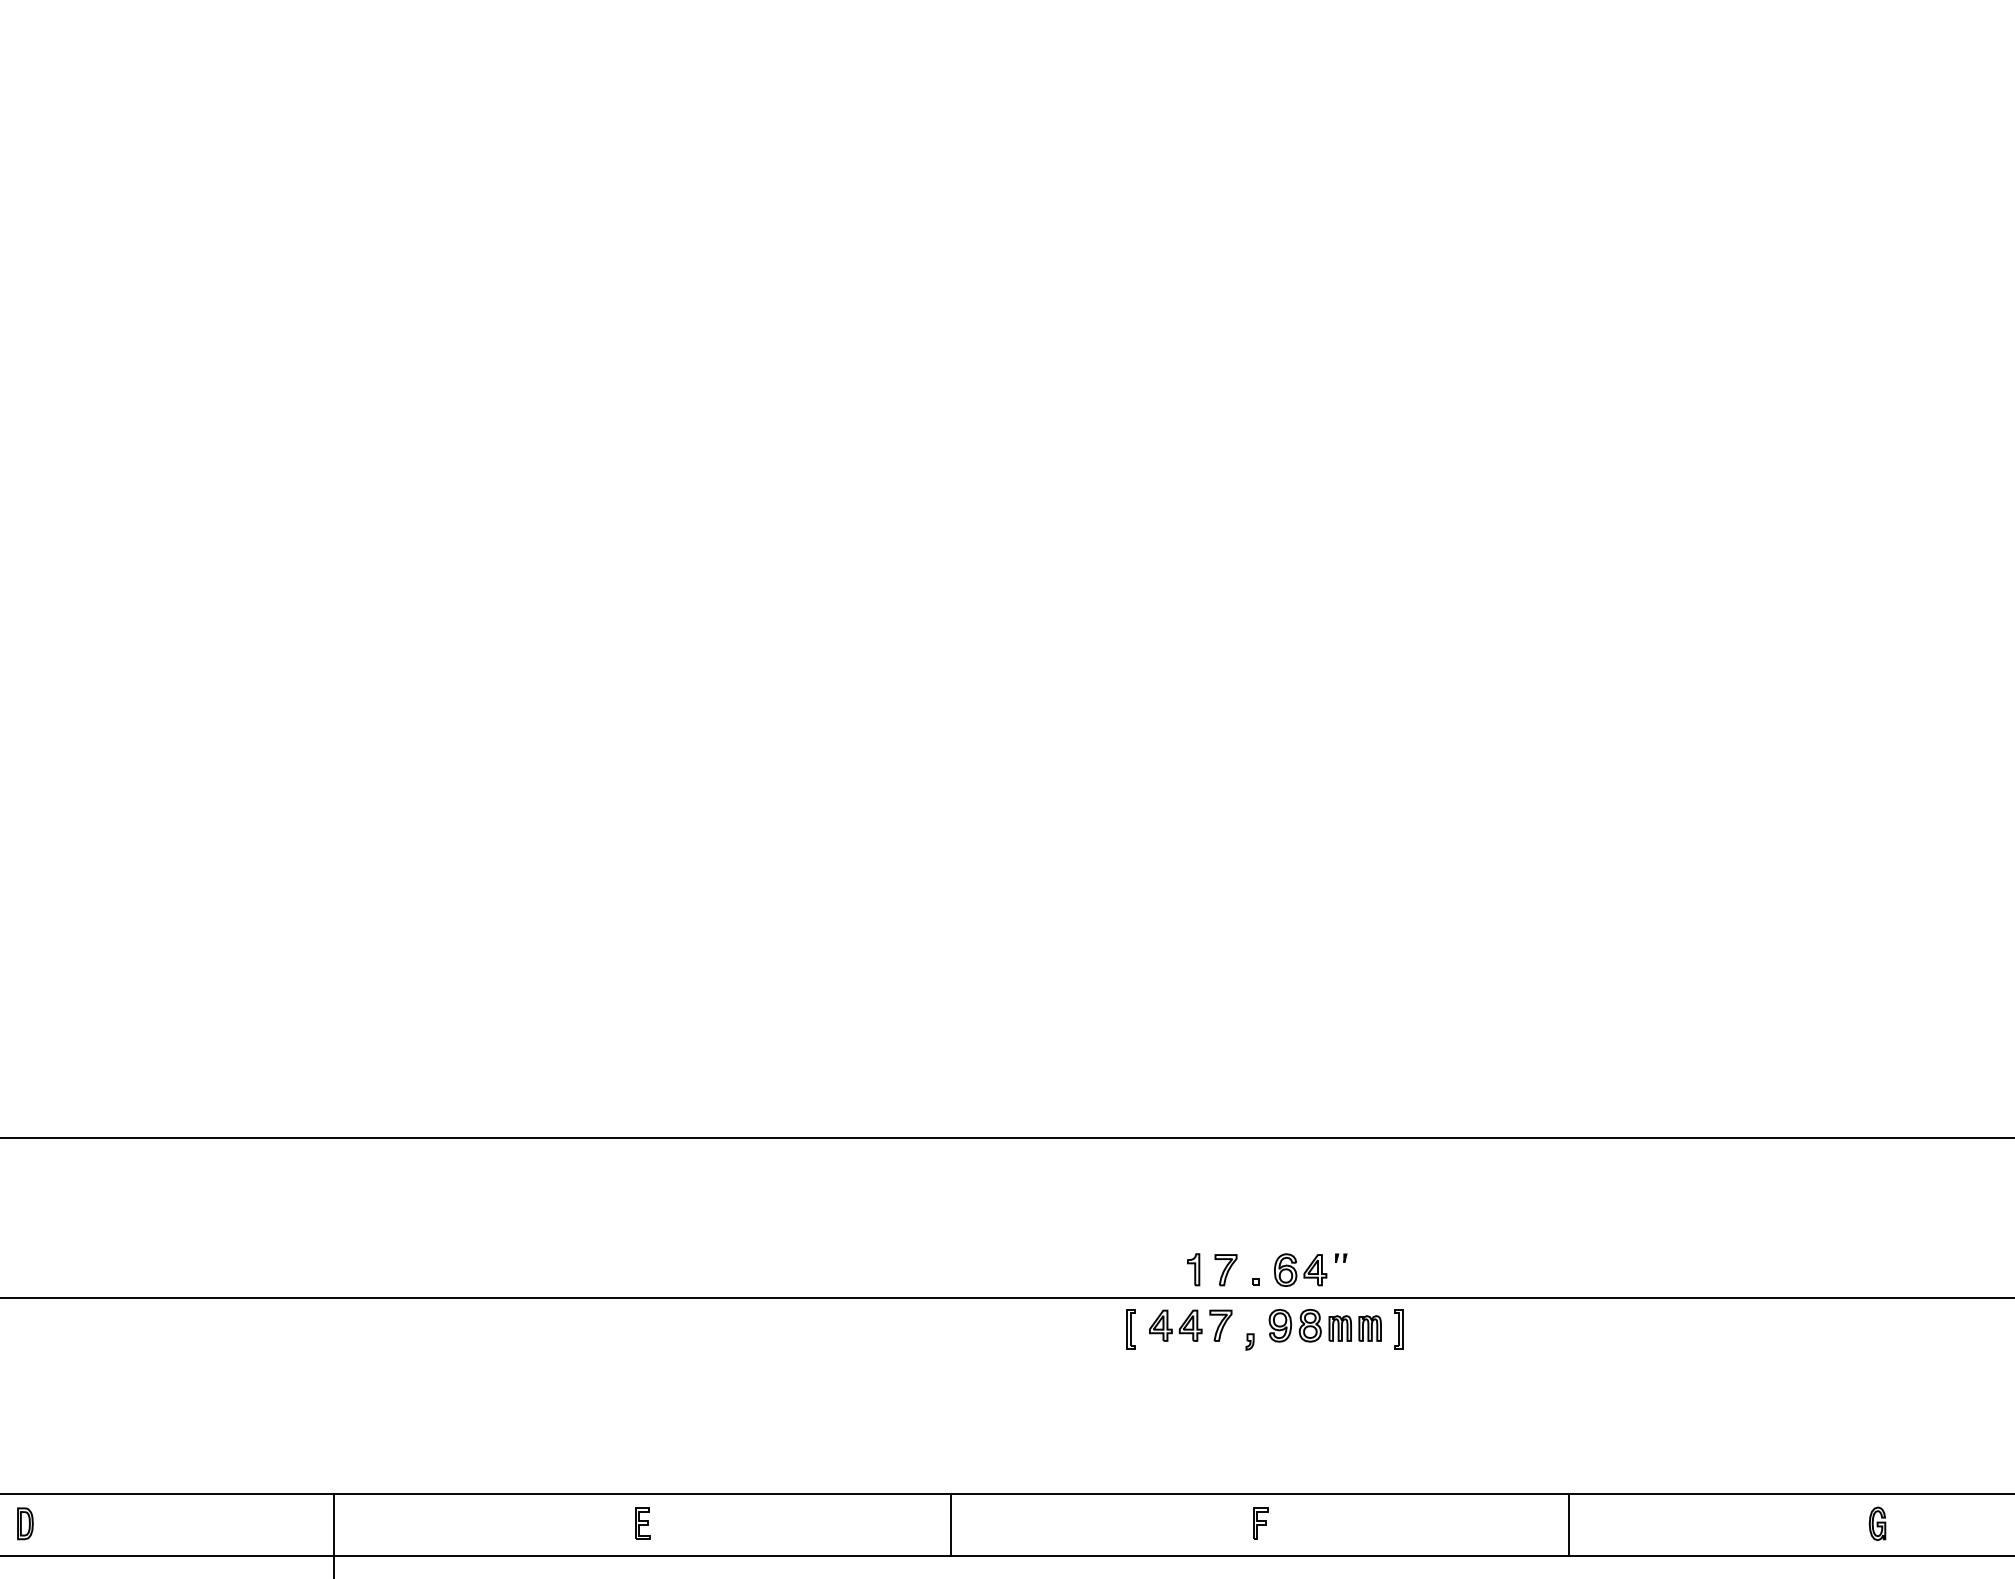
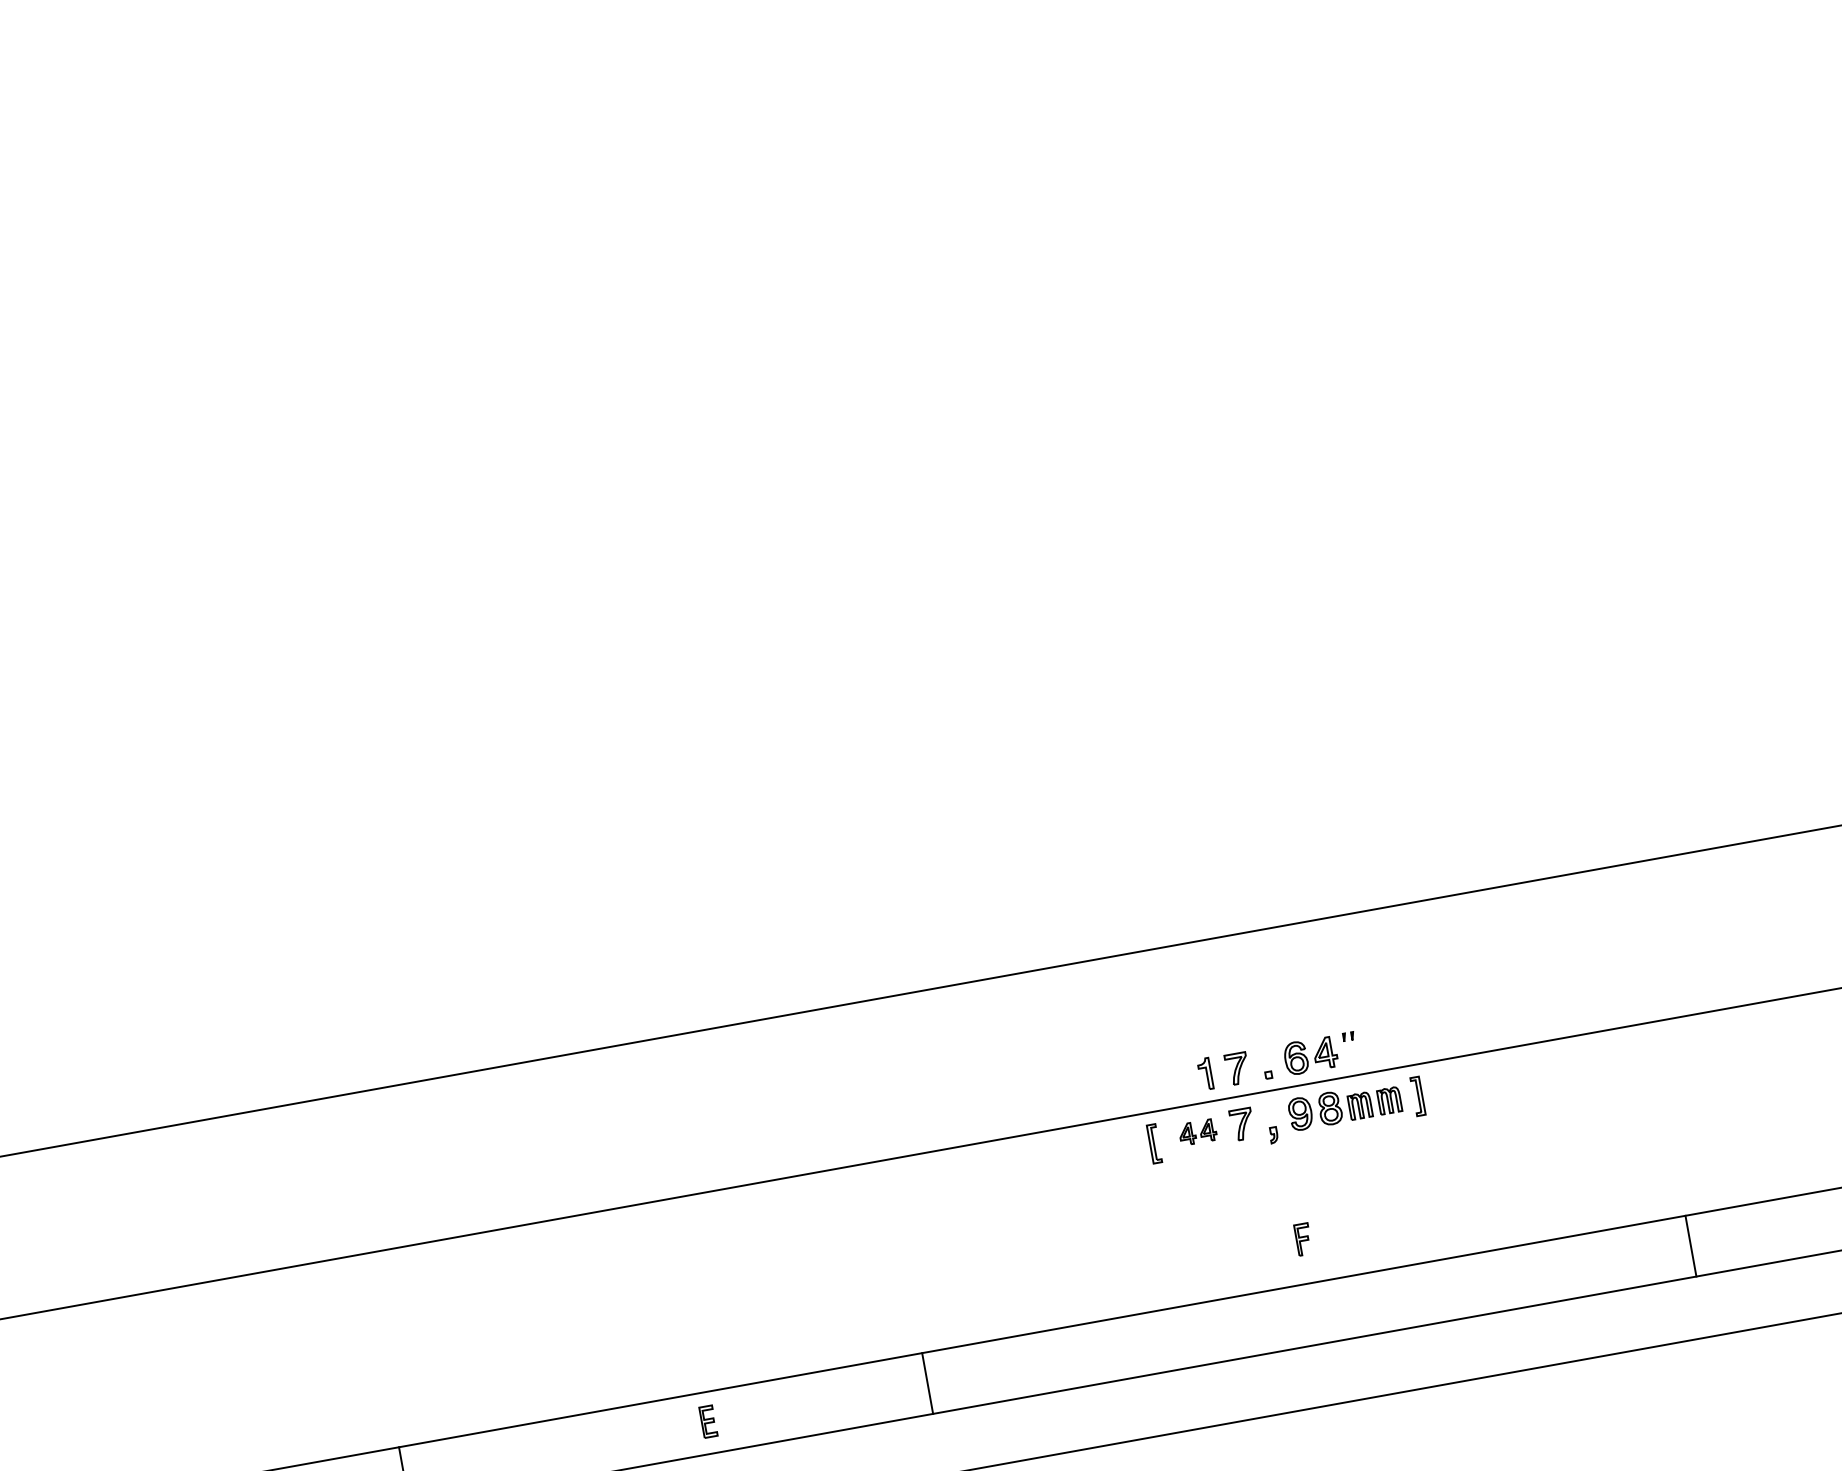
part: (1175, 1325) -> (1197, 1132), size x0.7
part: (1260, 1523) -> (1303, 1239), moved
line: (951, 1524) -> (927, 1382), moved
line: (1568, 1524) -> (1690, 1245), moved

